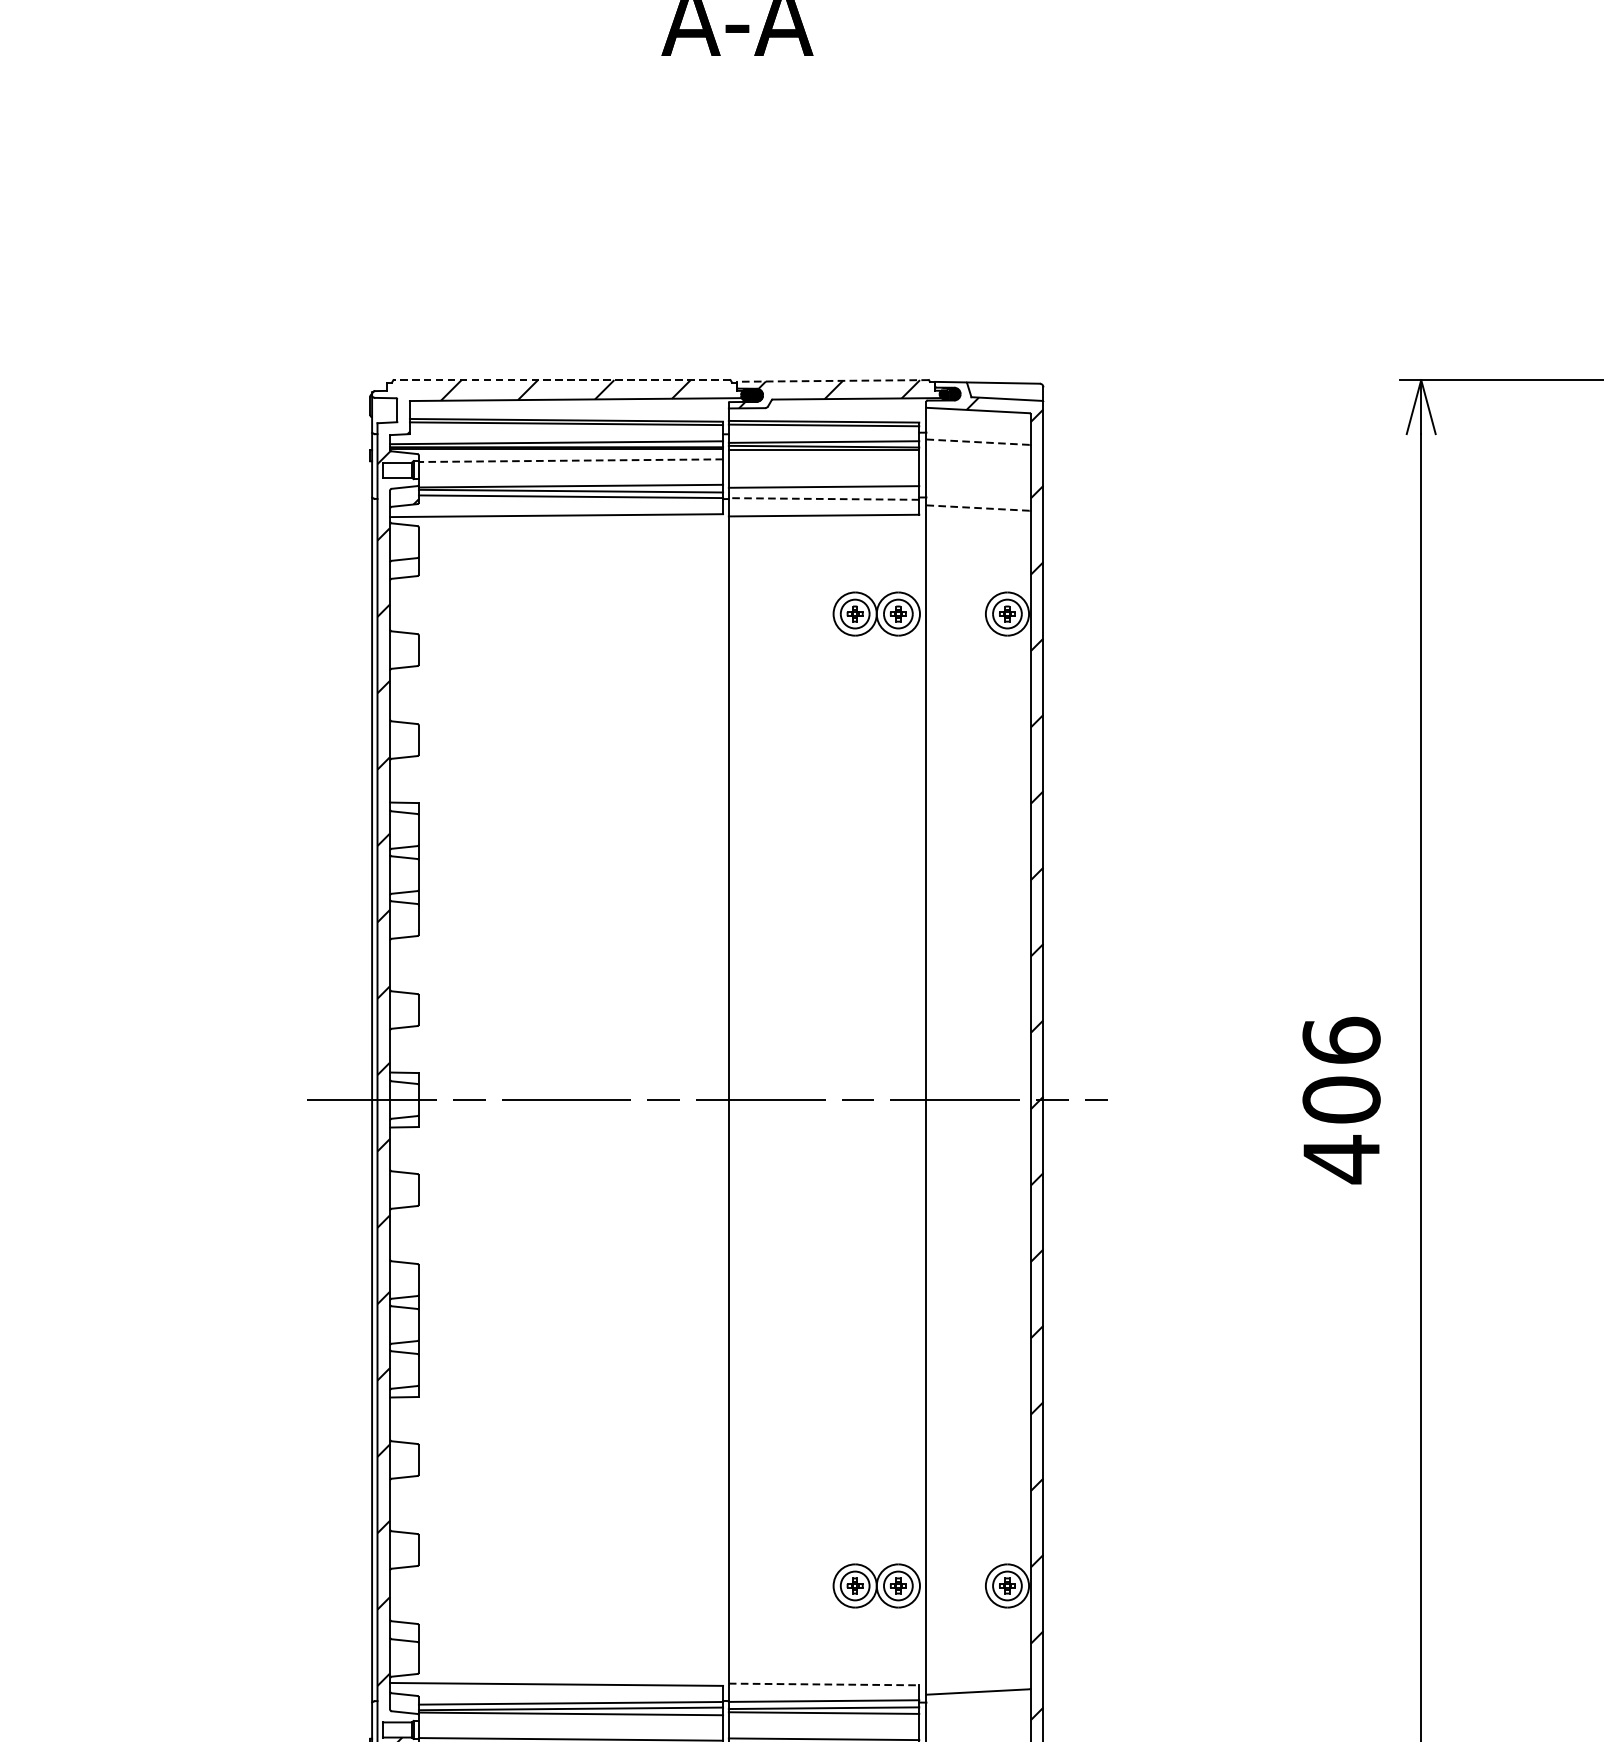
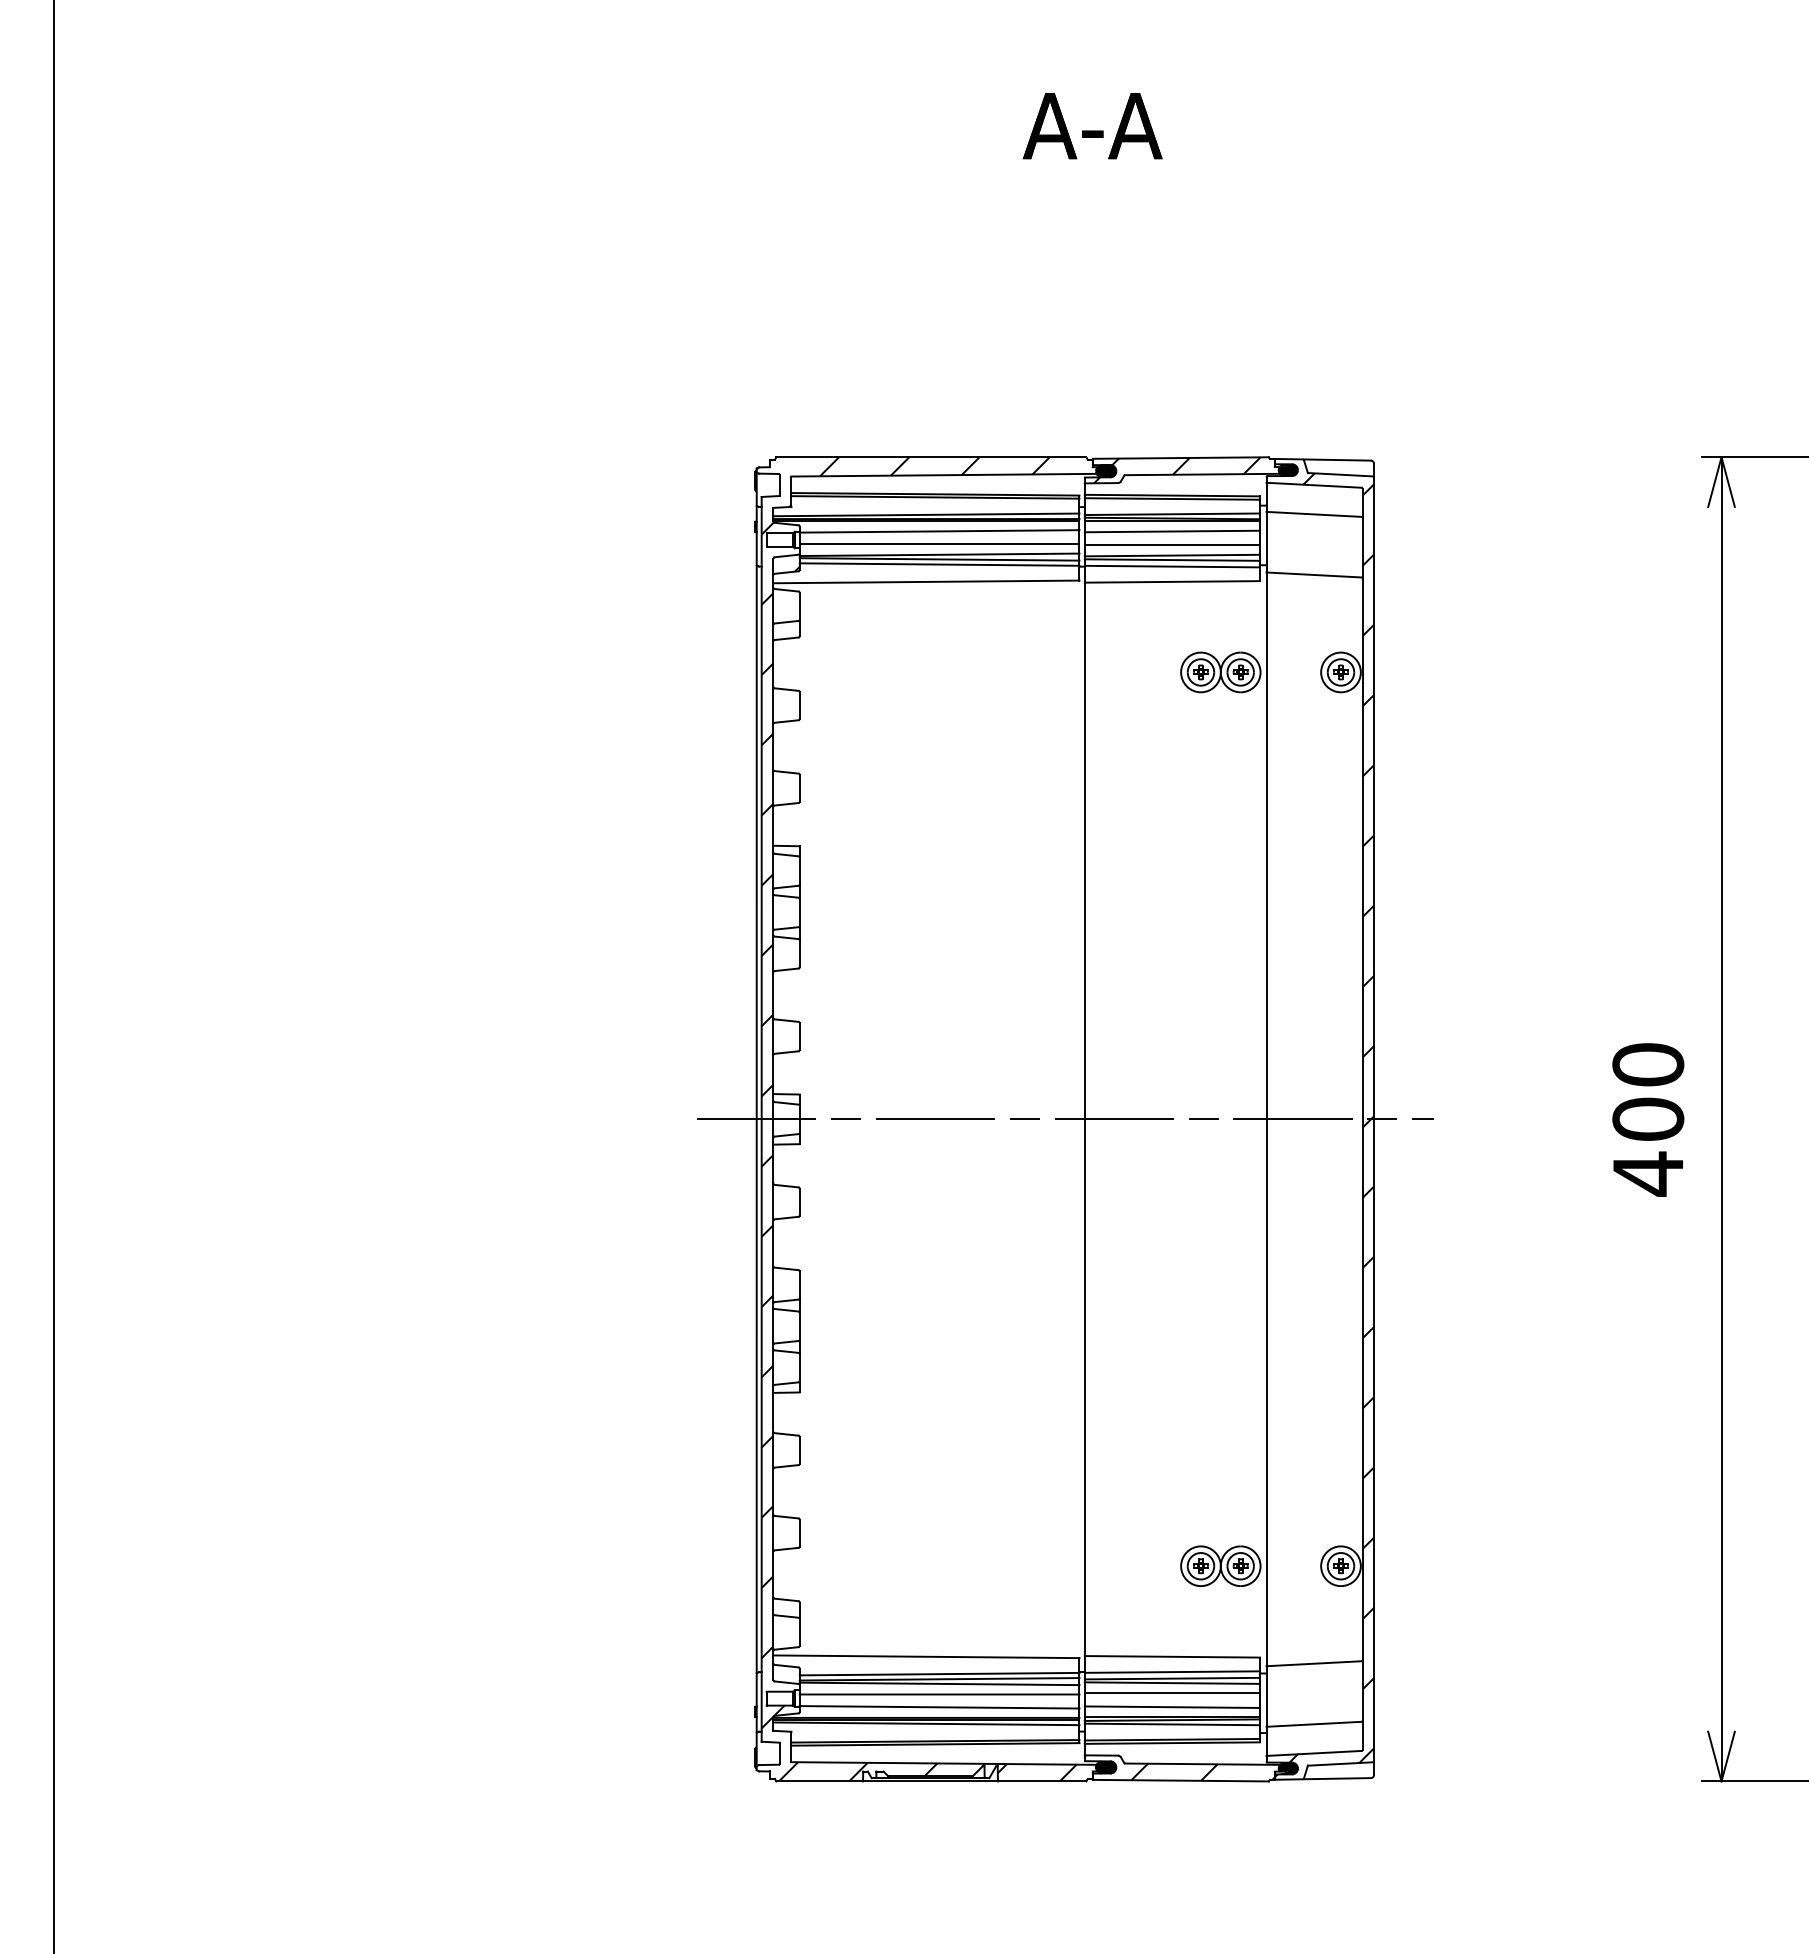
line: (562, 380) -> (931, 457), dashed -> solid
line: (832, 381) -> (1180, 458), dashed -> solid
line: (978, 442) -> (1314, 514), dashed -> solid
line: (570, 460) -> (939, 531), dashed -> solid
line: (823, 460) -> (1171, 531), added
line: (570, 474) -> (939, 544), added
line: (823, 476) -> (1171, 545), added
line: (823, 491) -> (1171, 559), added
line: (824, 498) -> (1172, 566), dashed -> solid
line: (978, 507) -> (1314, 574), dashed -> solid
text: (1341, 1040) -> (1648, 1064), 406 -> 400
line: (824, 1684) -> (1172, 1656), dashed -> solid
line: (823, 1724) -> (1171, 1693), added
line: (570, 1725) -> (939, 1694), added

